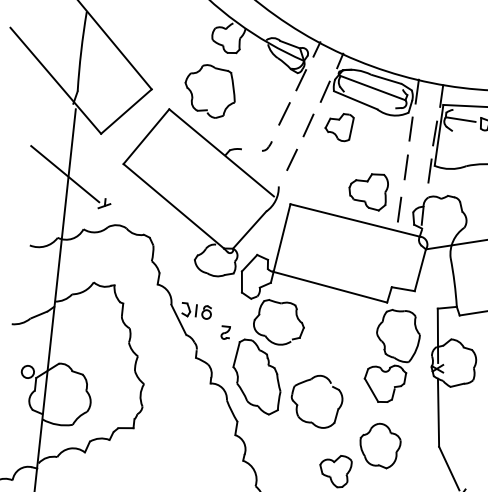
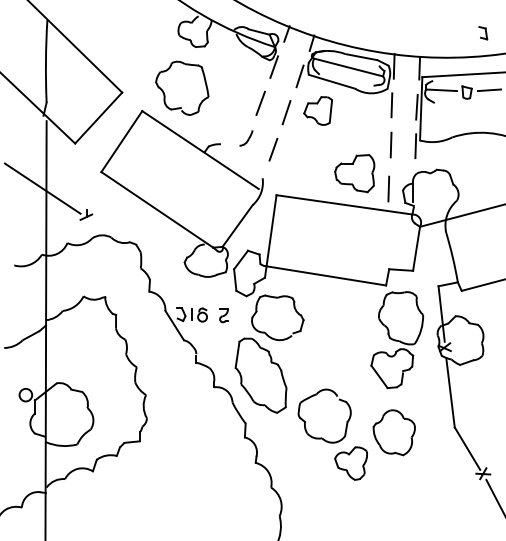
part: (267, 146) -> (246, 138), size x1.43
part: (225, 332) -> (223, 315), moved
part: (297, 404) -> (305, 421), moved

